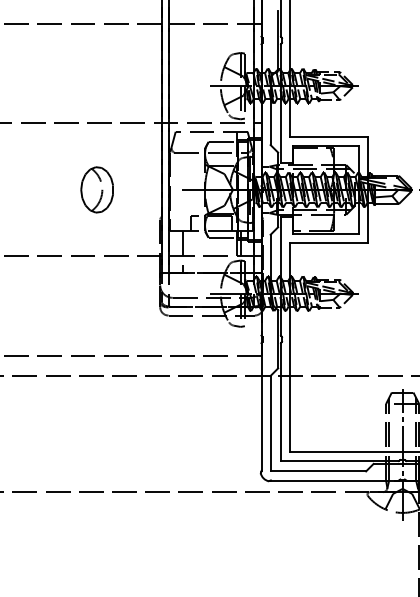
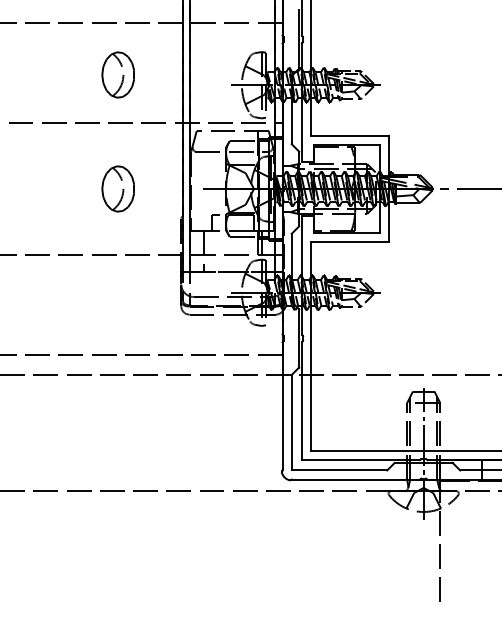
part: (96, 75) -> (117, 74), added

